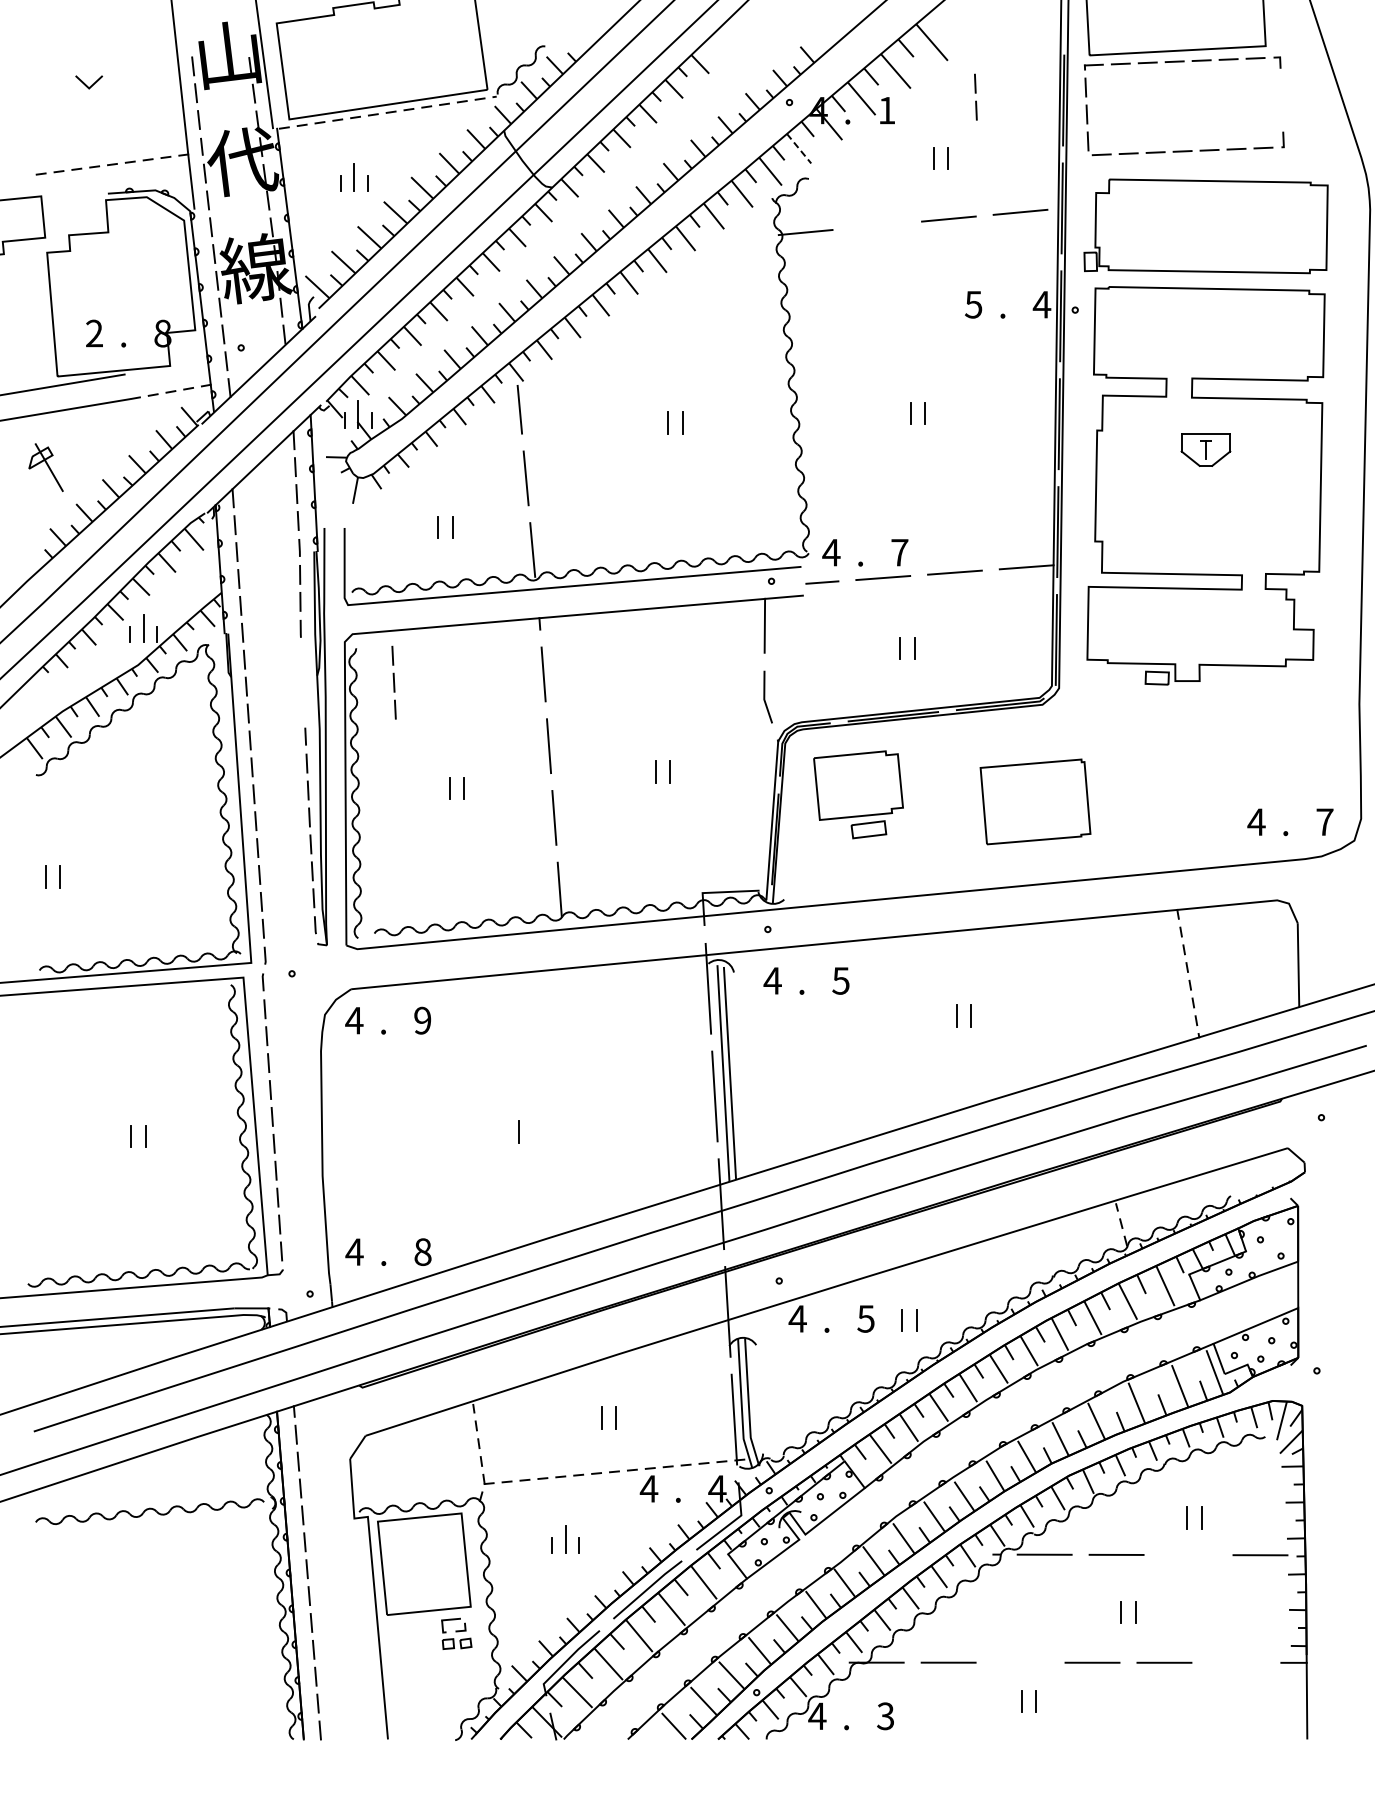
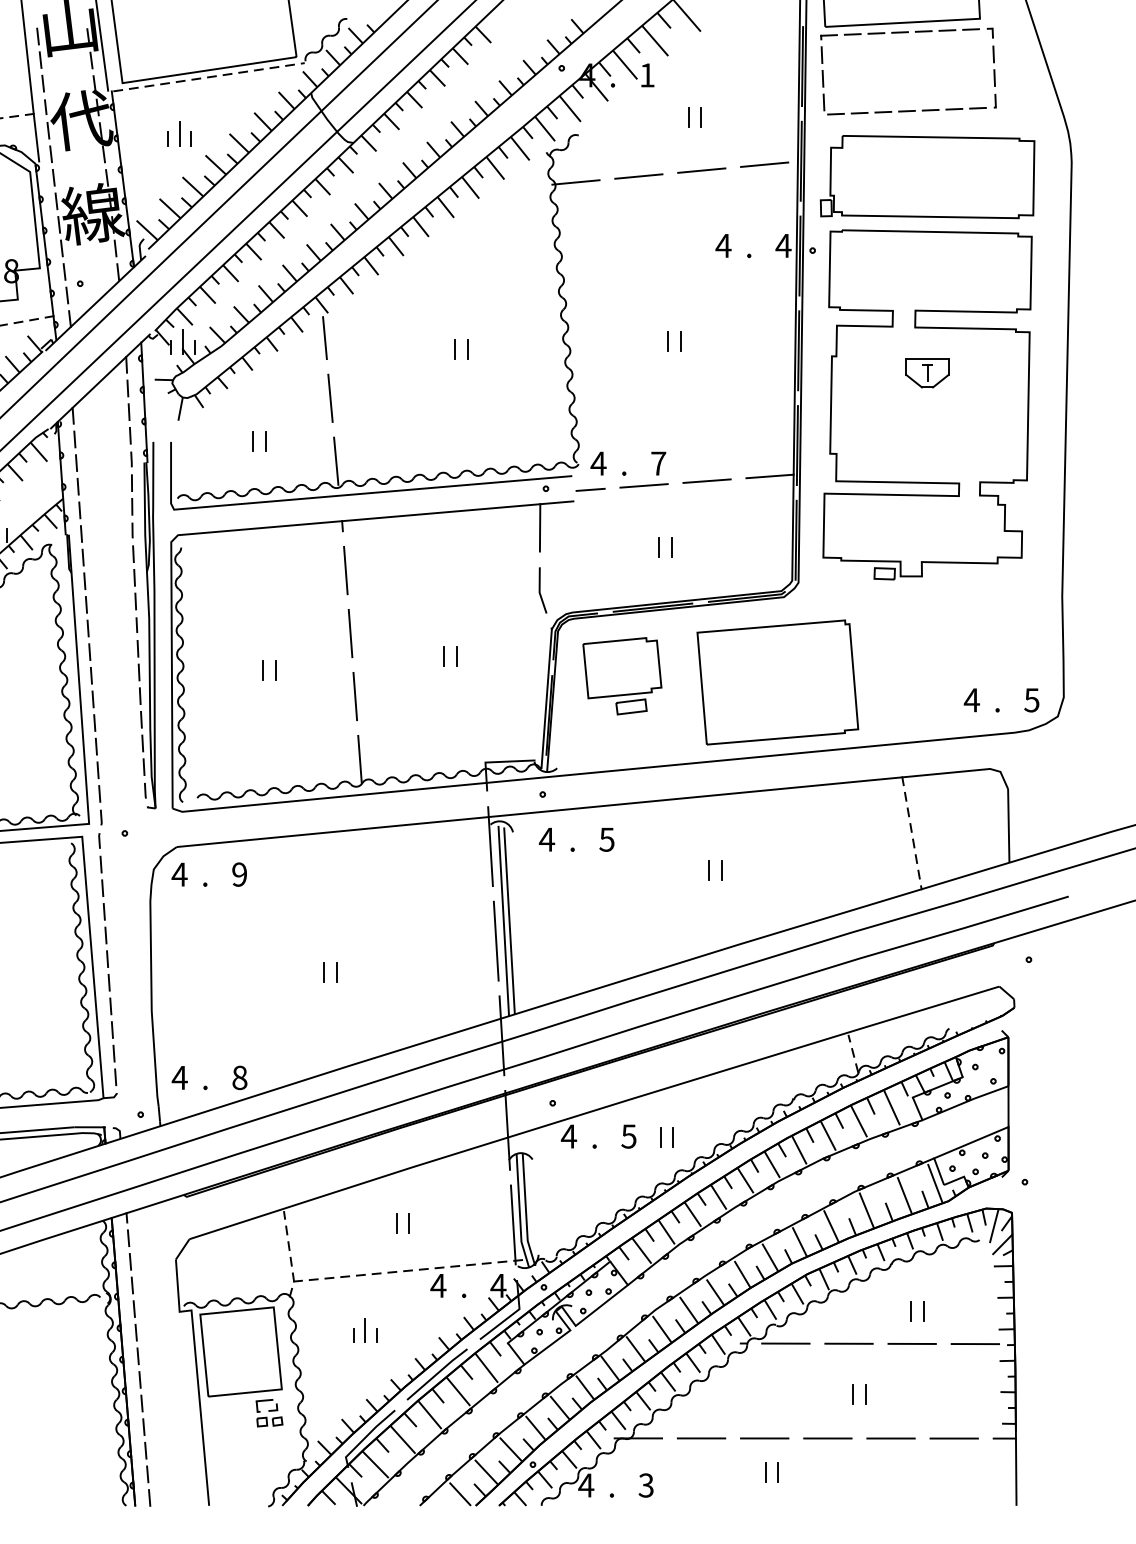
line: (975, 93) -> (993, 63), moved
line: (799, 149) -> (570, 109), dashed -> solid
line: (877, 225) -> (639, 176), added
text: (973, 304) -> (723, 245), 5 -> 4
line: (393, 682) -> (134, 577), moved
part: (1035, 801) -> (777, 682), size x1.67
text: (1324, 822) -> (1031, 700), 7 -> 5
line: (533, 1131) -> (336, 971), added
line: (1188, 1555) -> (912, 1344), added
line: (1020, 1662) -> (764, 1438), added
line: (1236, 1662) -> (954, 1438), added

